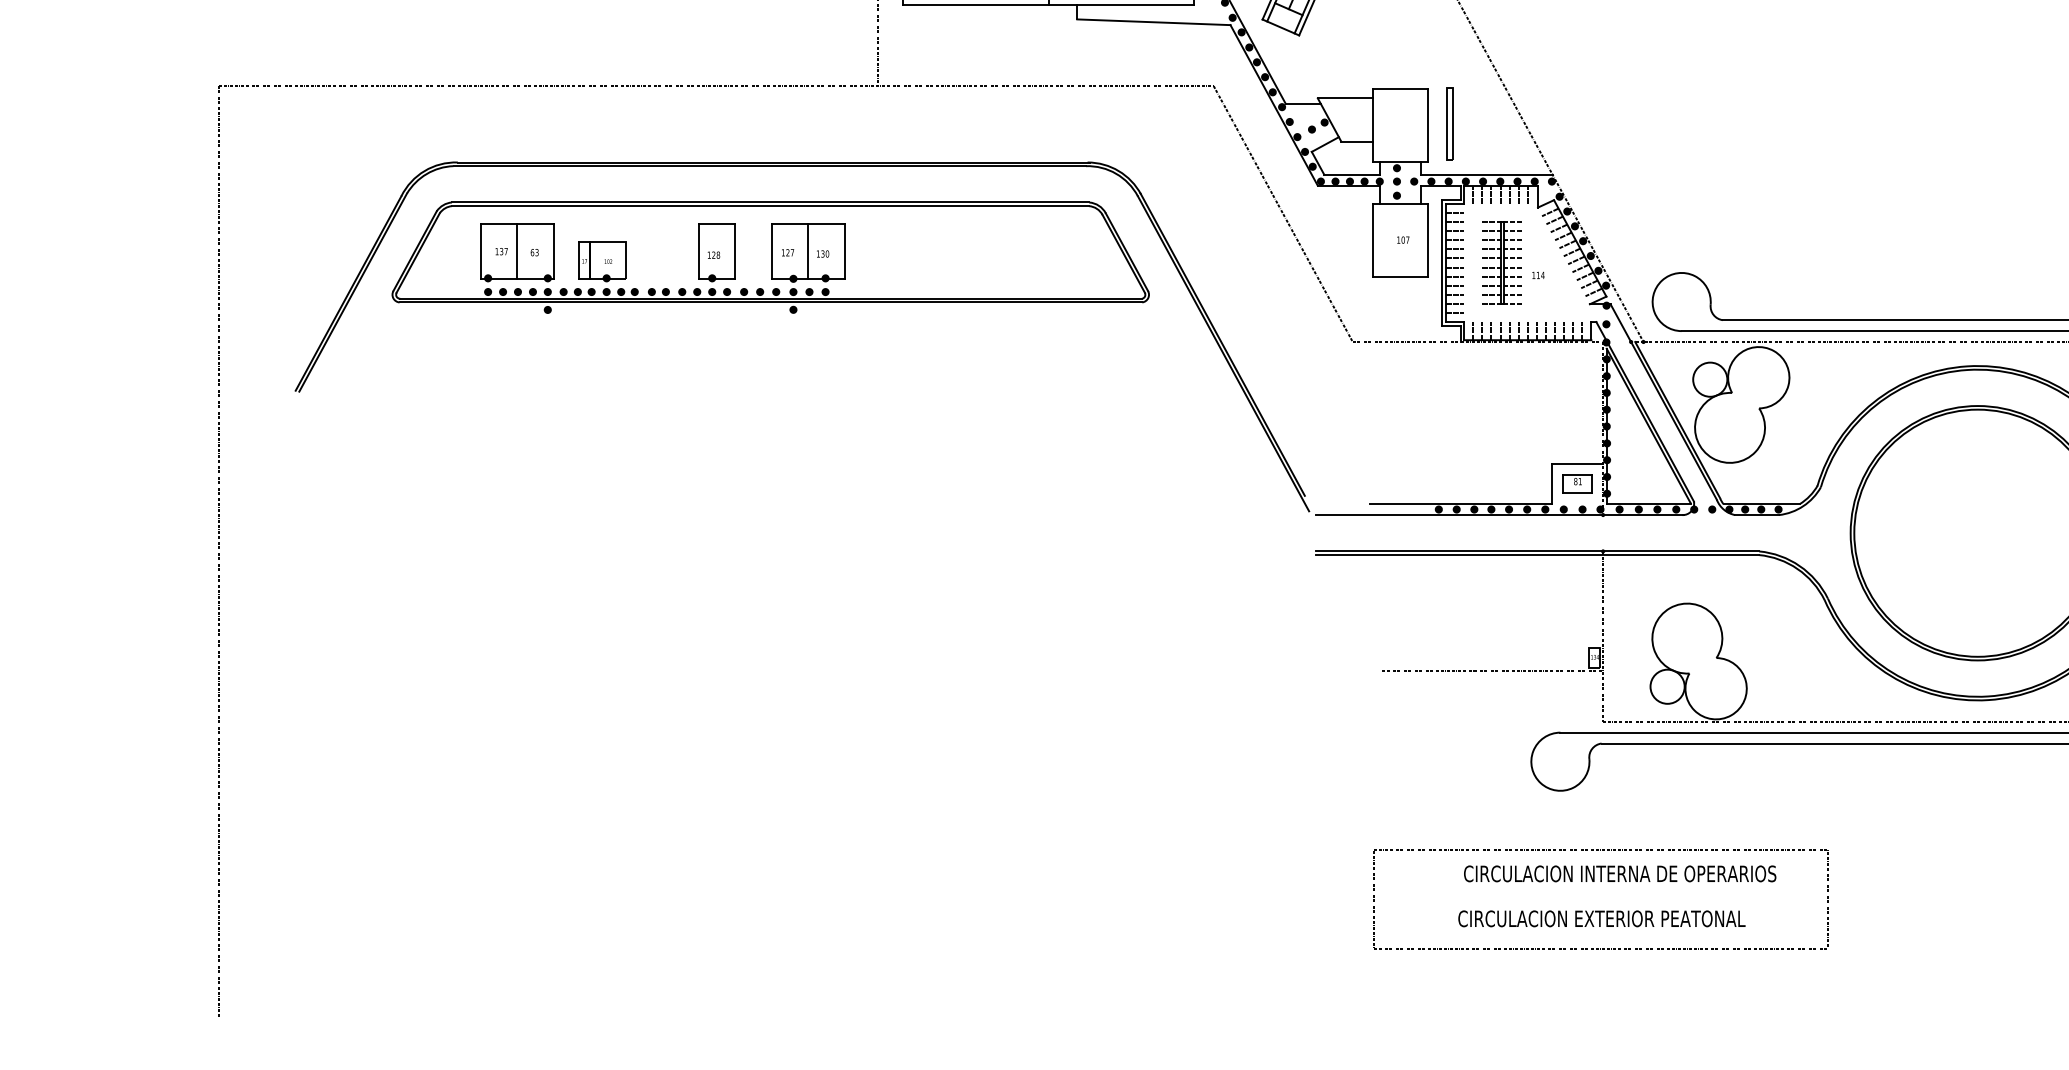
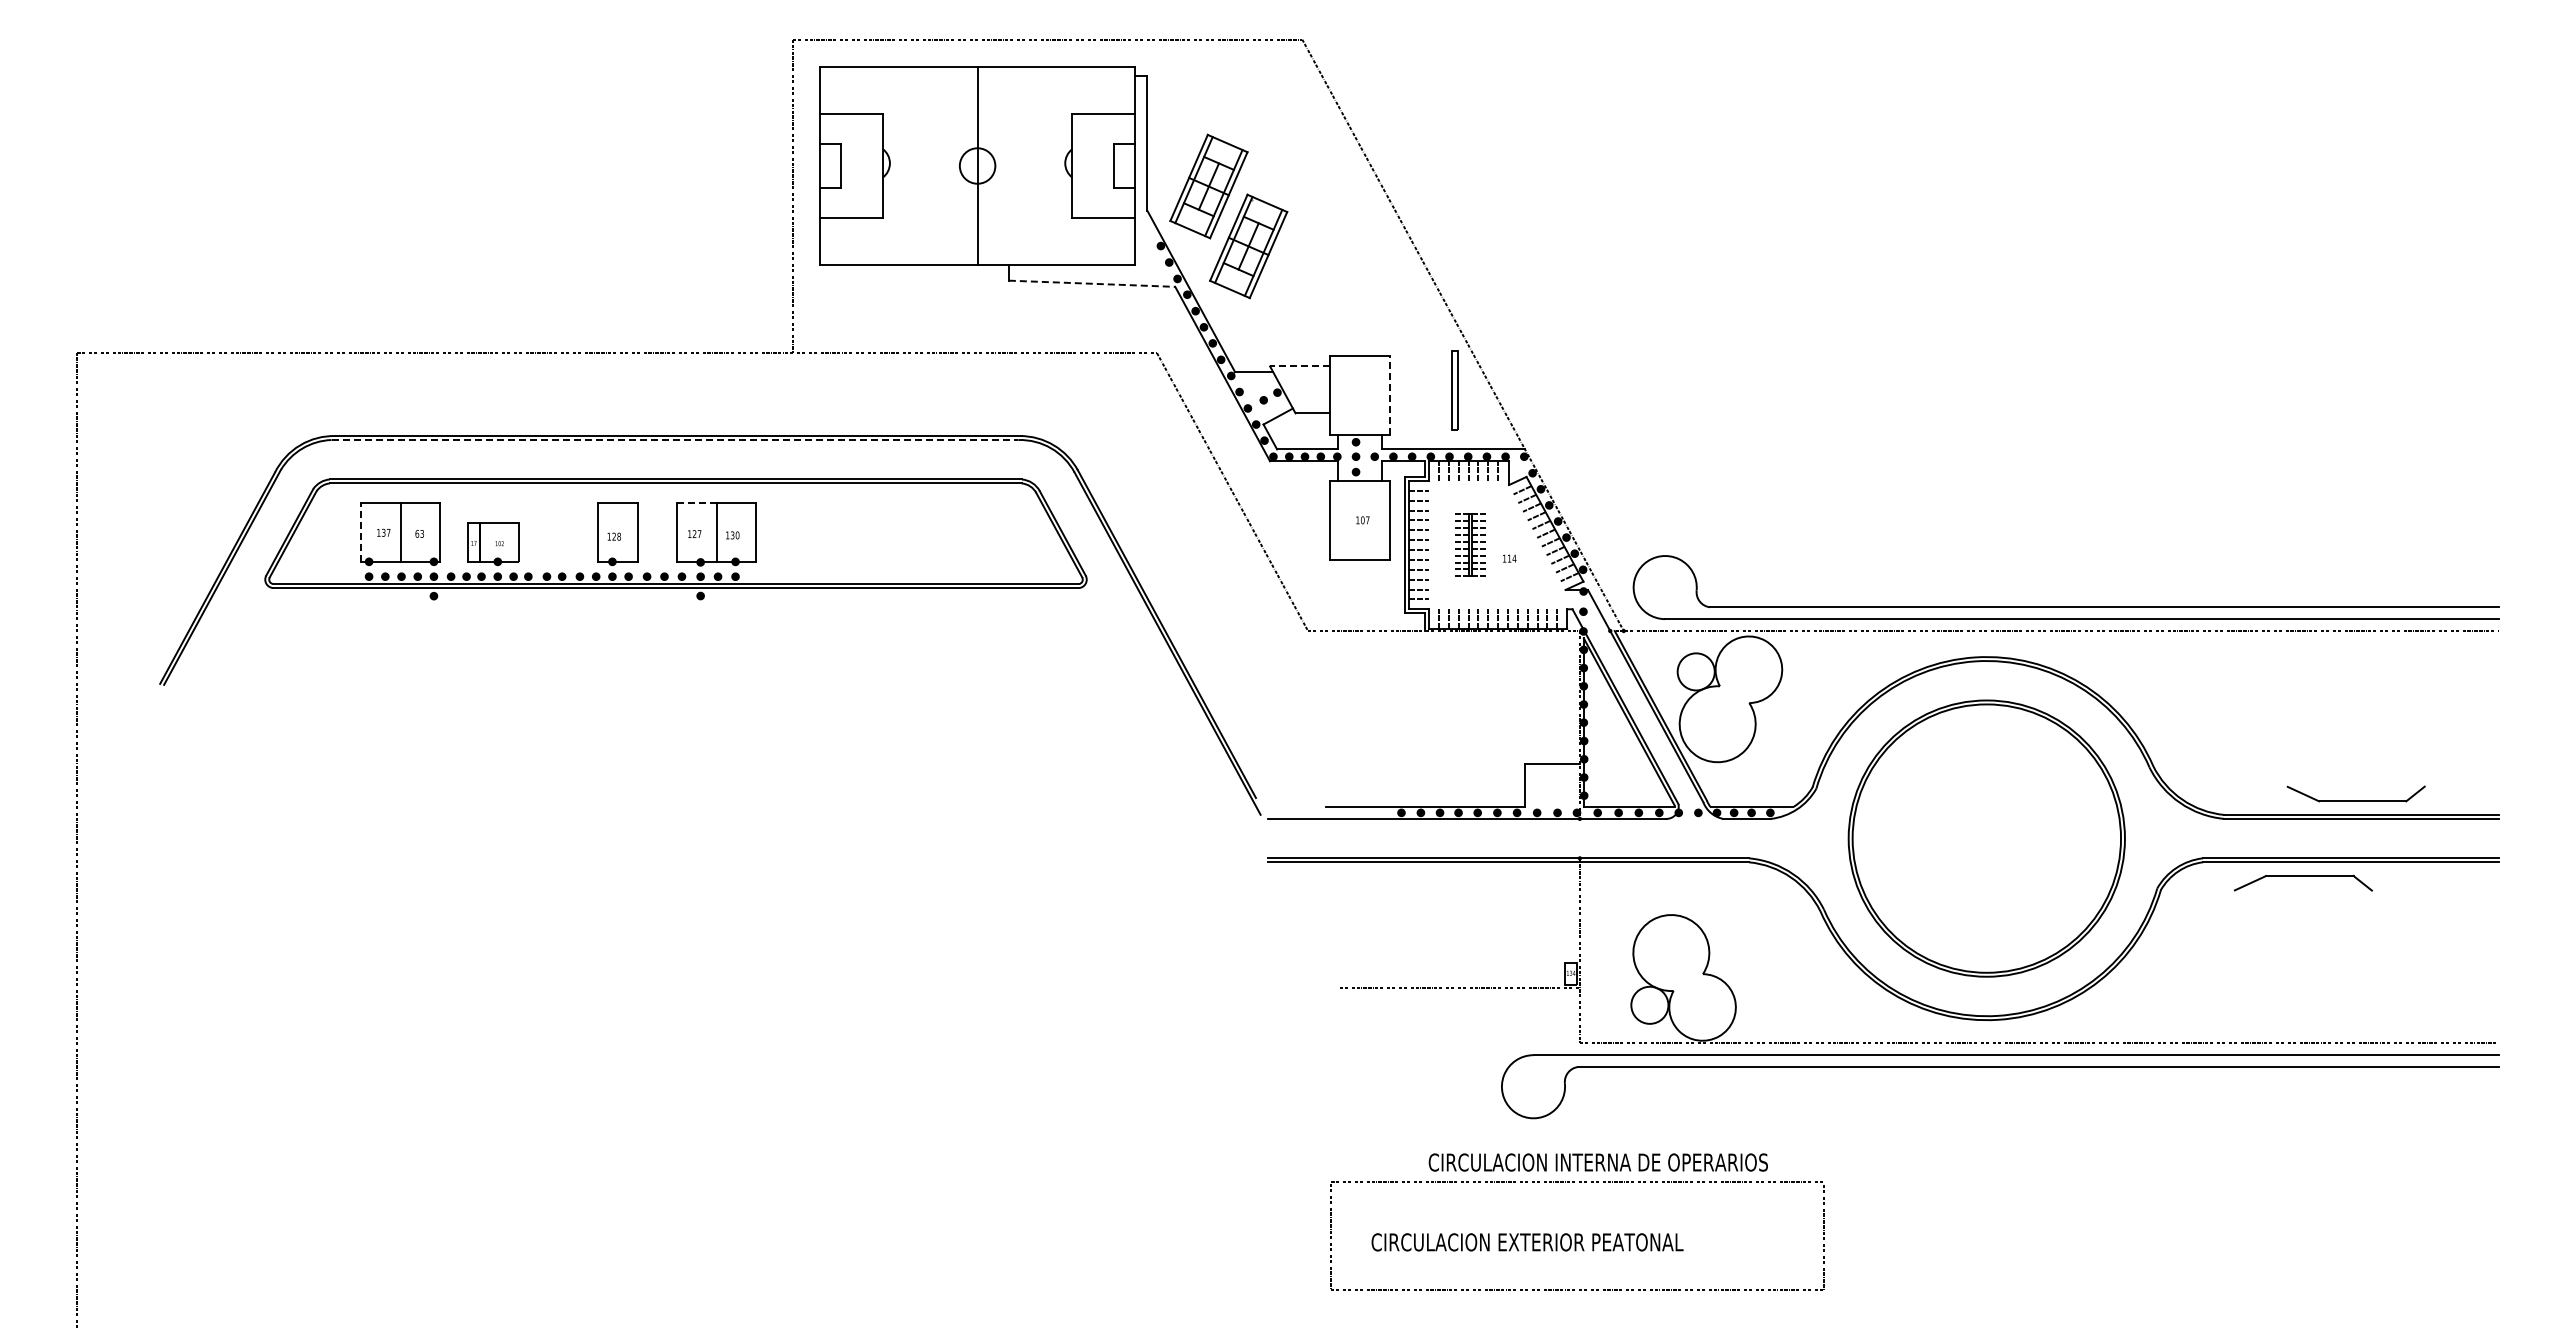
line: (1154, 22) -> (1092, 283), solid -> dashed
line: (1344, 98) -> (1299, 366), solid -> dashed
part: (1449, 124) -> (1454, 390), moved
line: (1427, 125) -> (1389, 395), solid -> dashed
line: (770, 166) -> (675, 440), solid -> dashed
line: (789, 224) -> (696, 503), solid -> dashed
line: (481, 251) -> (361, 532), solid -> dashed
part: (1502, 263) -> (1470, 545), size x0.7
part: (1576, 483) -> (1551, 784), removed
text: (1619, 873) -> (1597, 1162), moved
text: (1601, 918) -> (1527, 1242), moved

